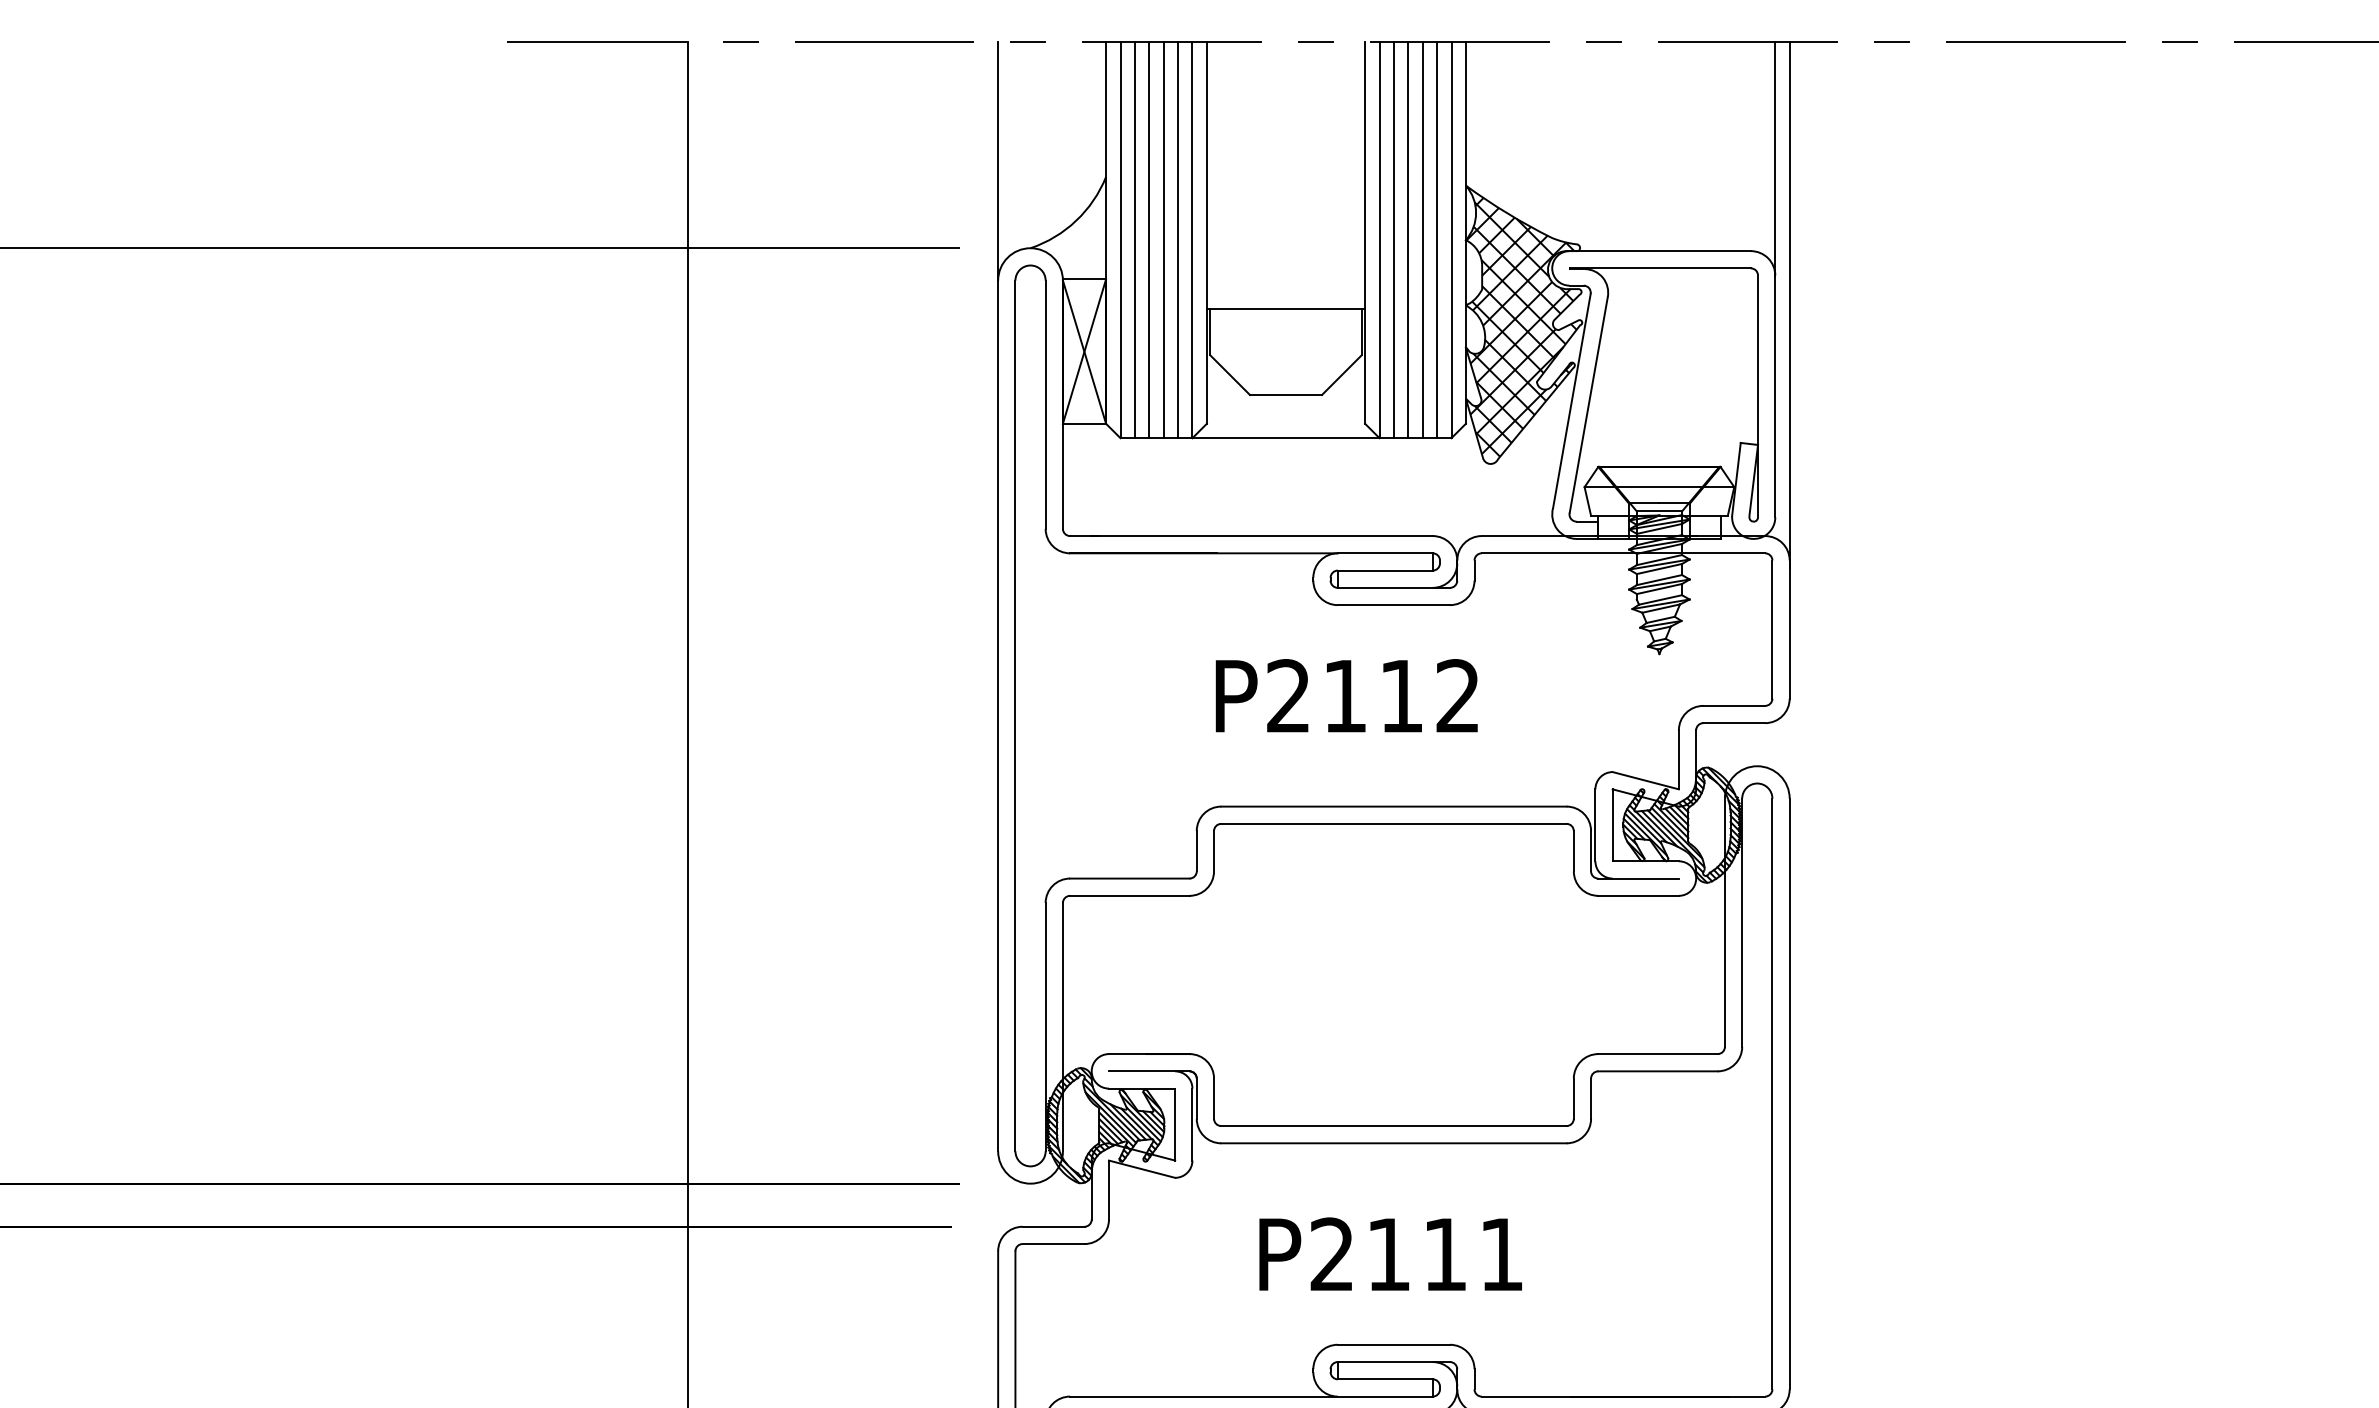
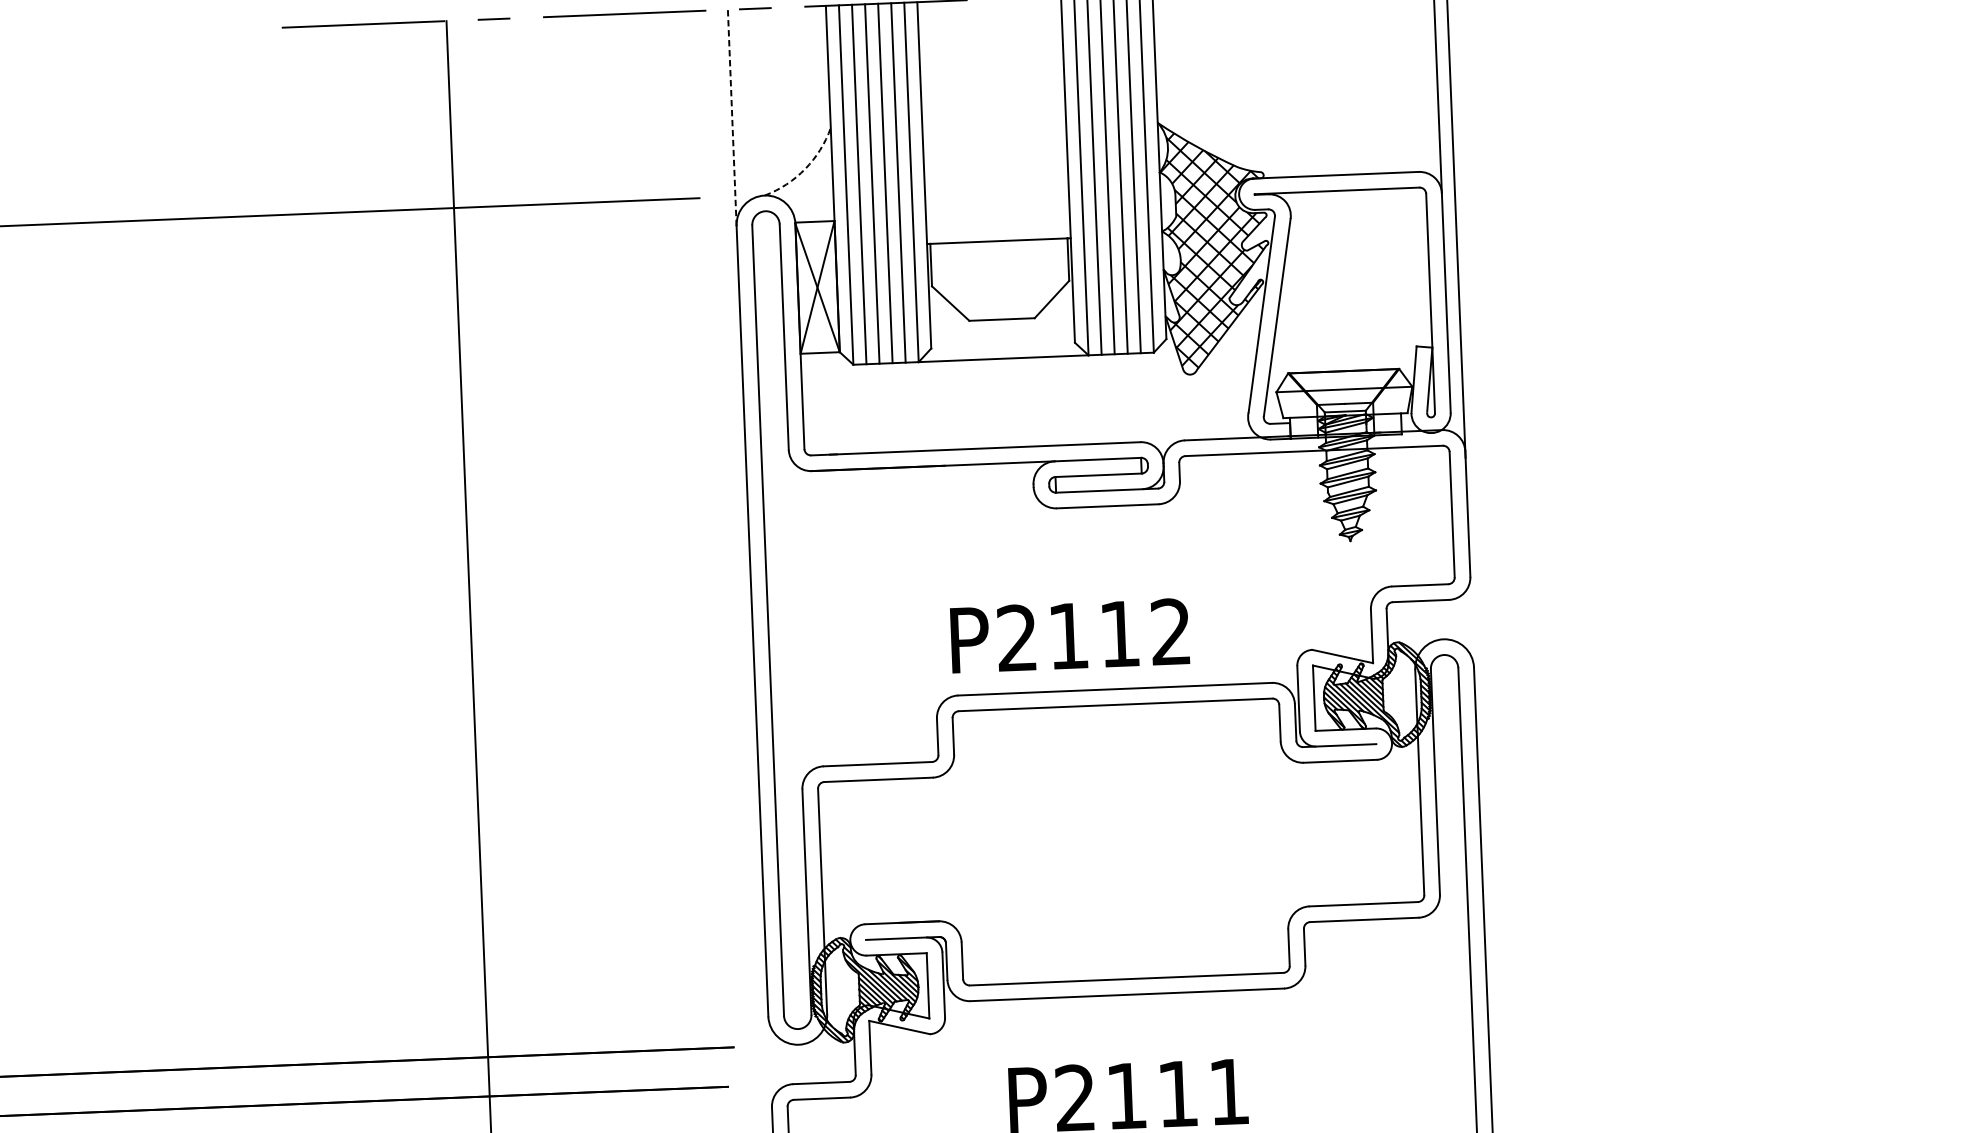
line: (998, 160) -> (732, 117), solid -> dashed
arc: (1076, 220) -> (805, 168), solid -> dashed
text: (1346, 695) -> (1069, 635), moved

